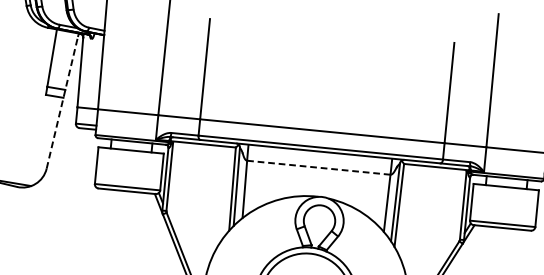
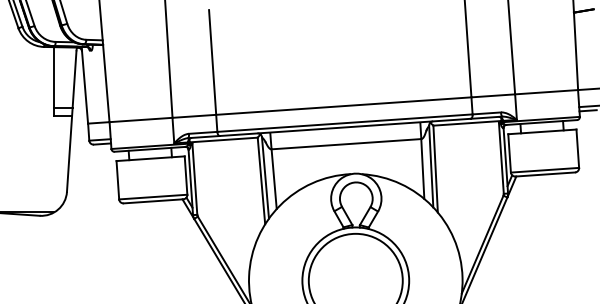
line: (62, 102) -> (71, 121), dashed -> solid
line: (318, 168) -> (346, 144), dashed -> solid

